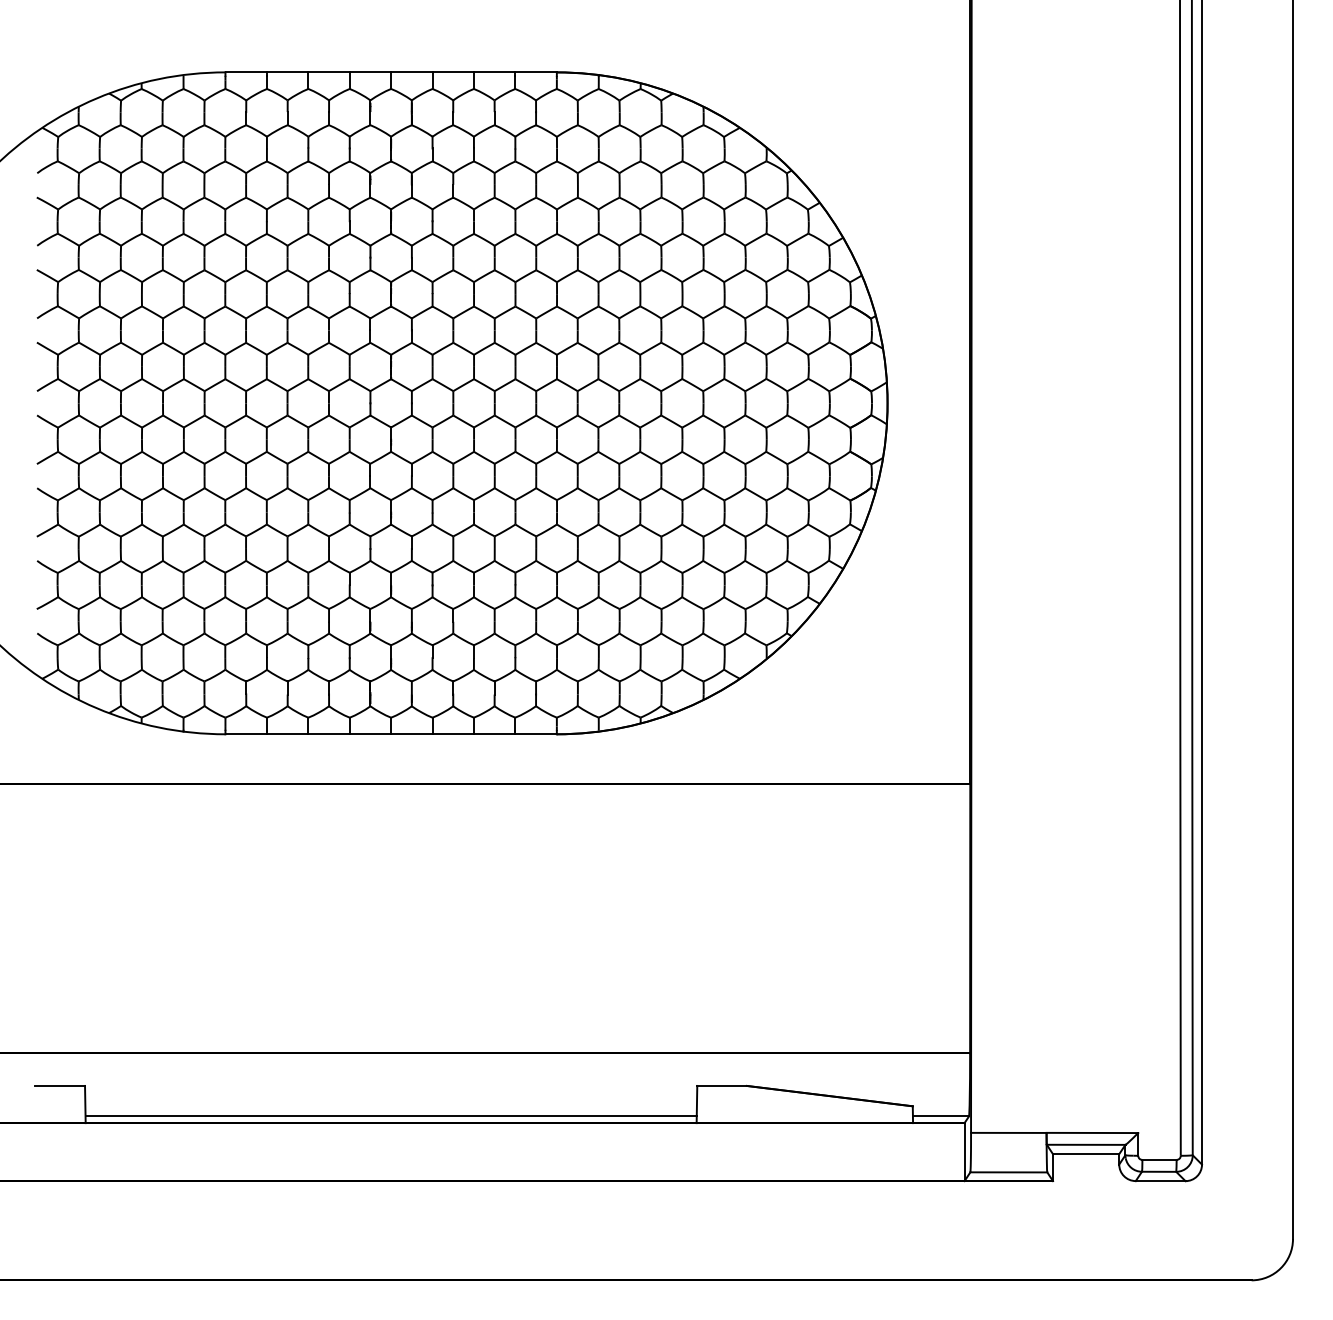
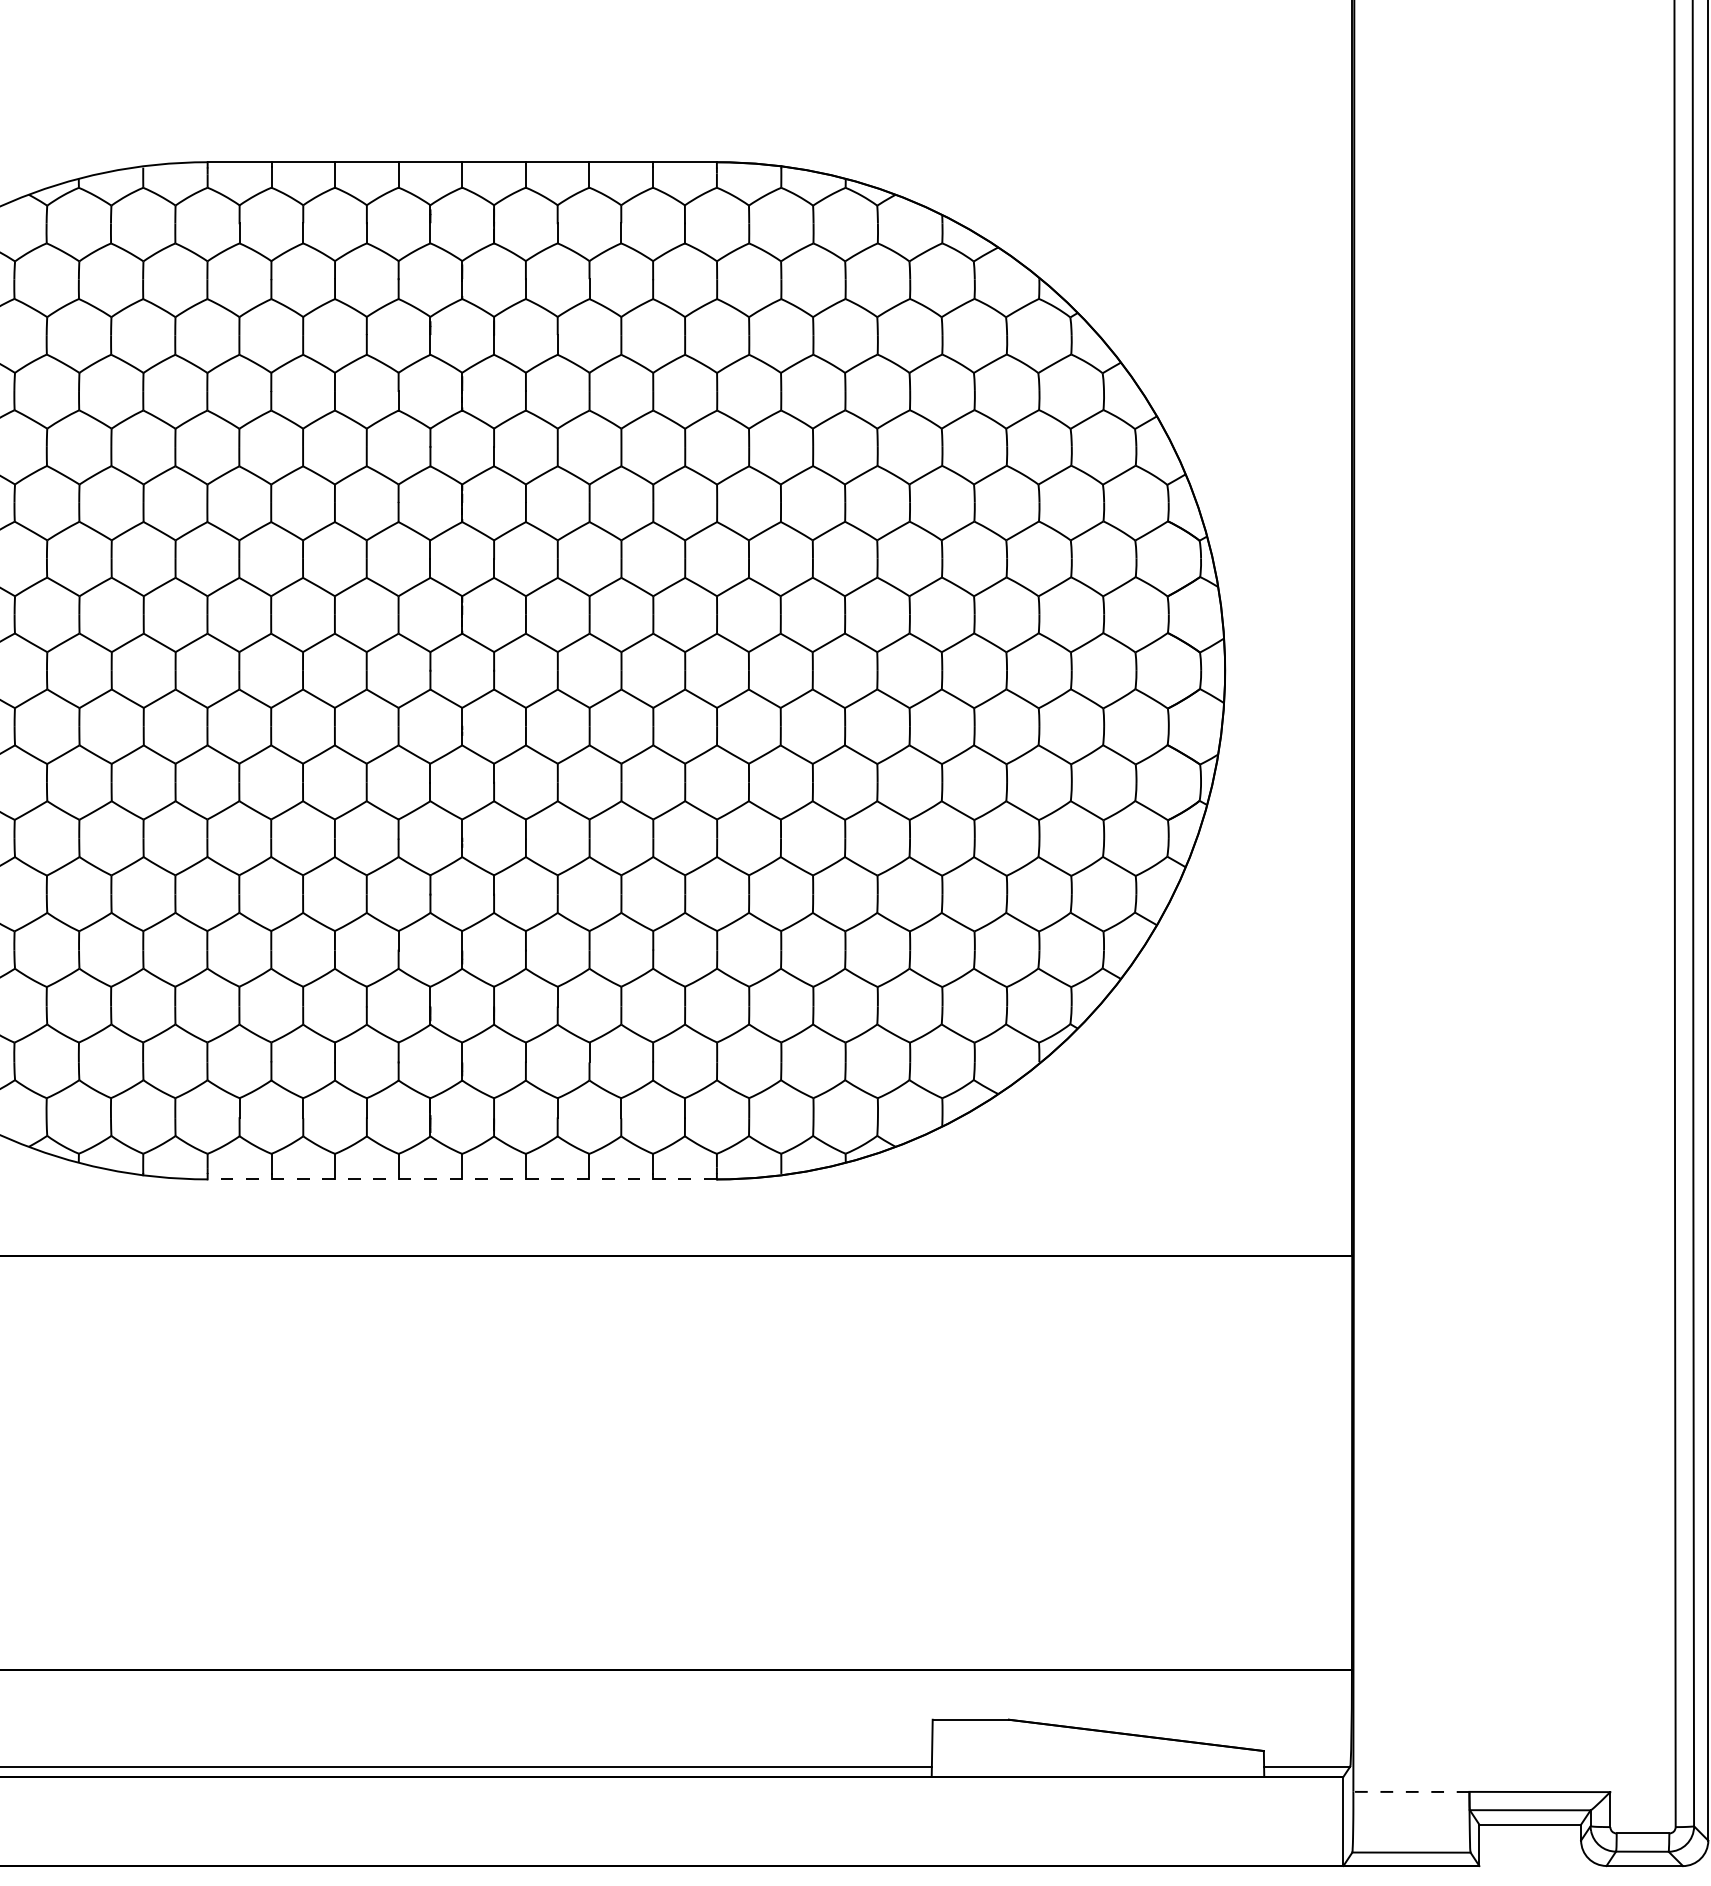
line: (390, 734) -> (461, 1179), solid -> dashed
line: (1008, 1132) -> (1410, 1791), solid -> dashed

